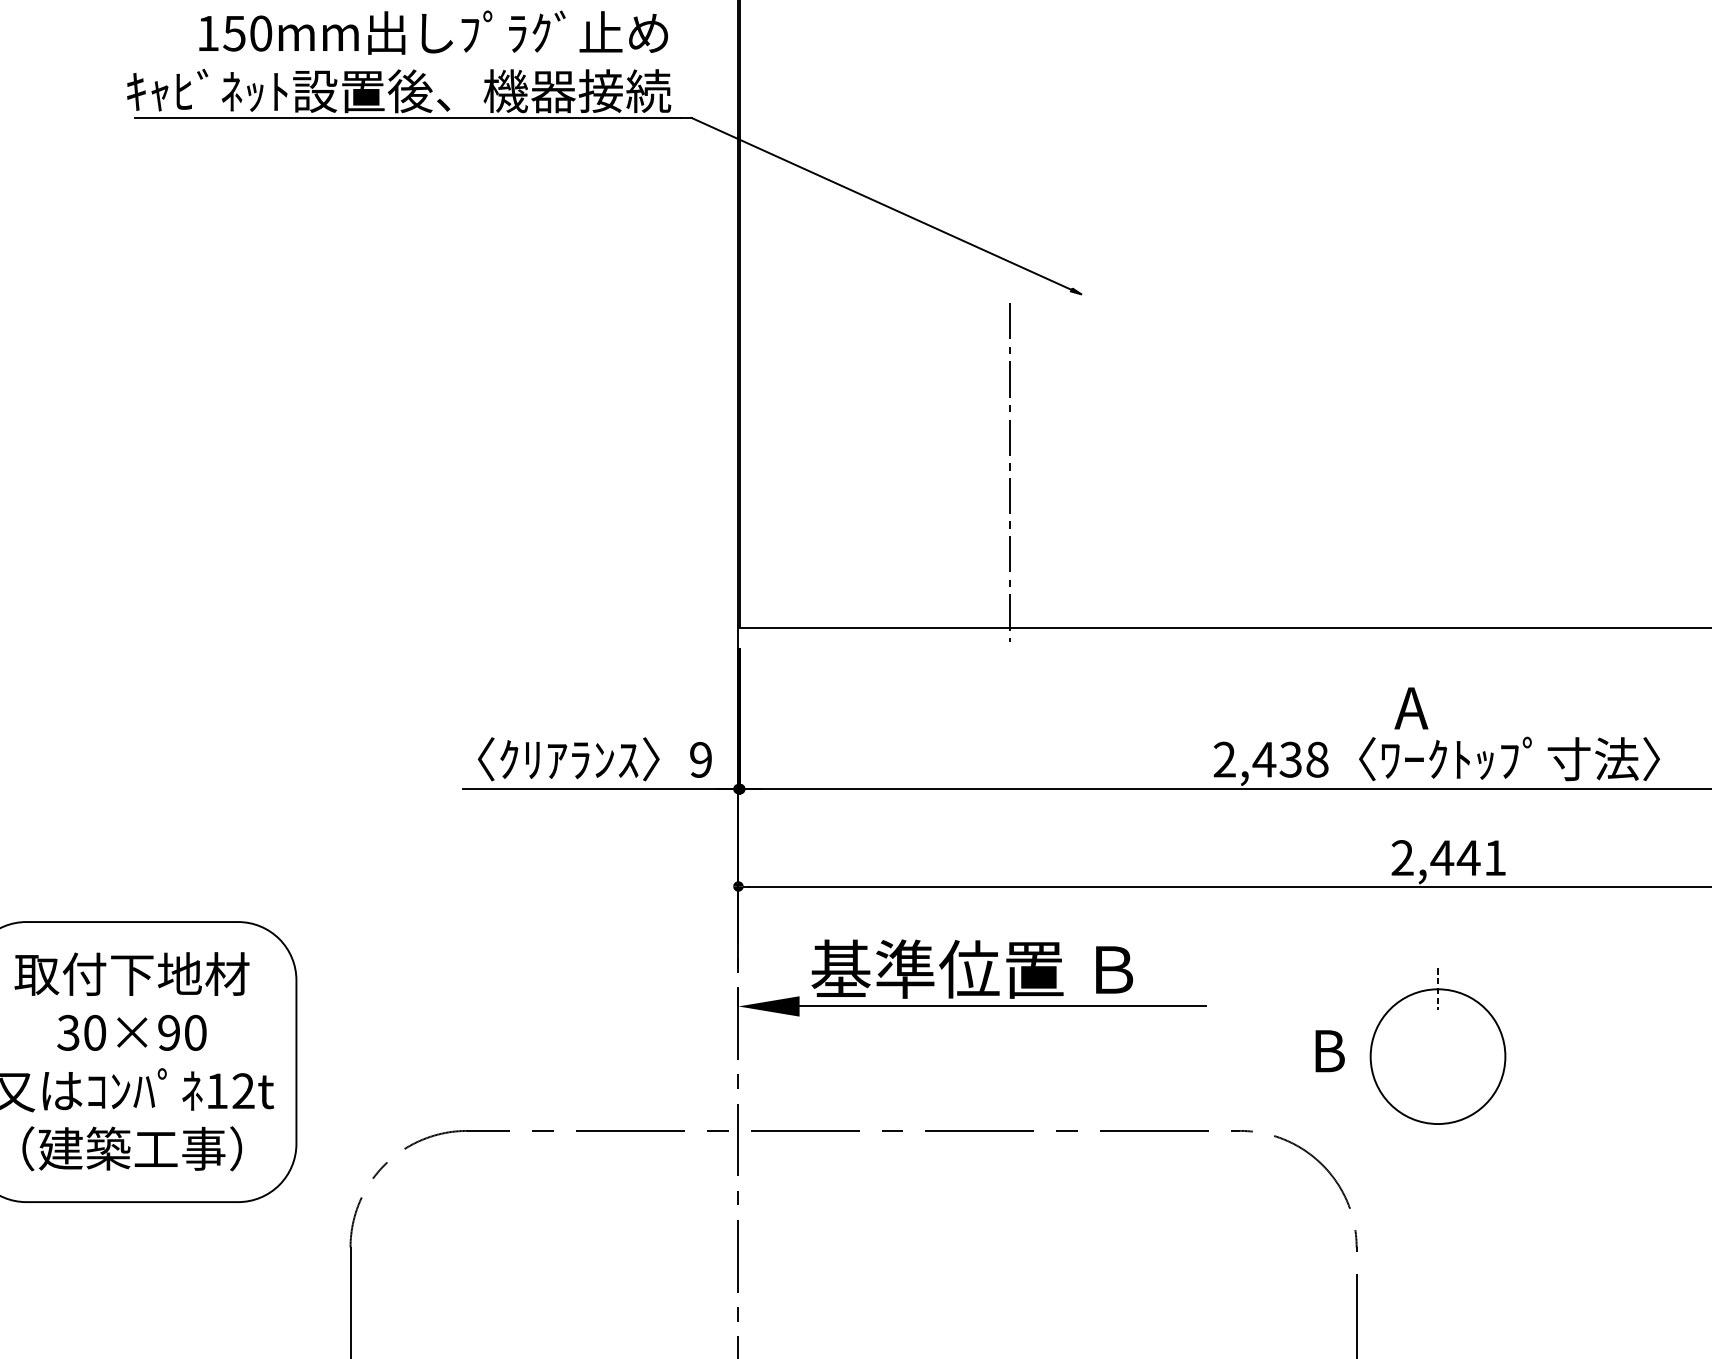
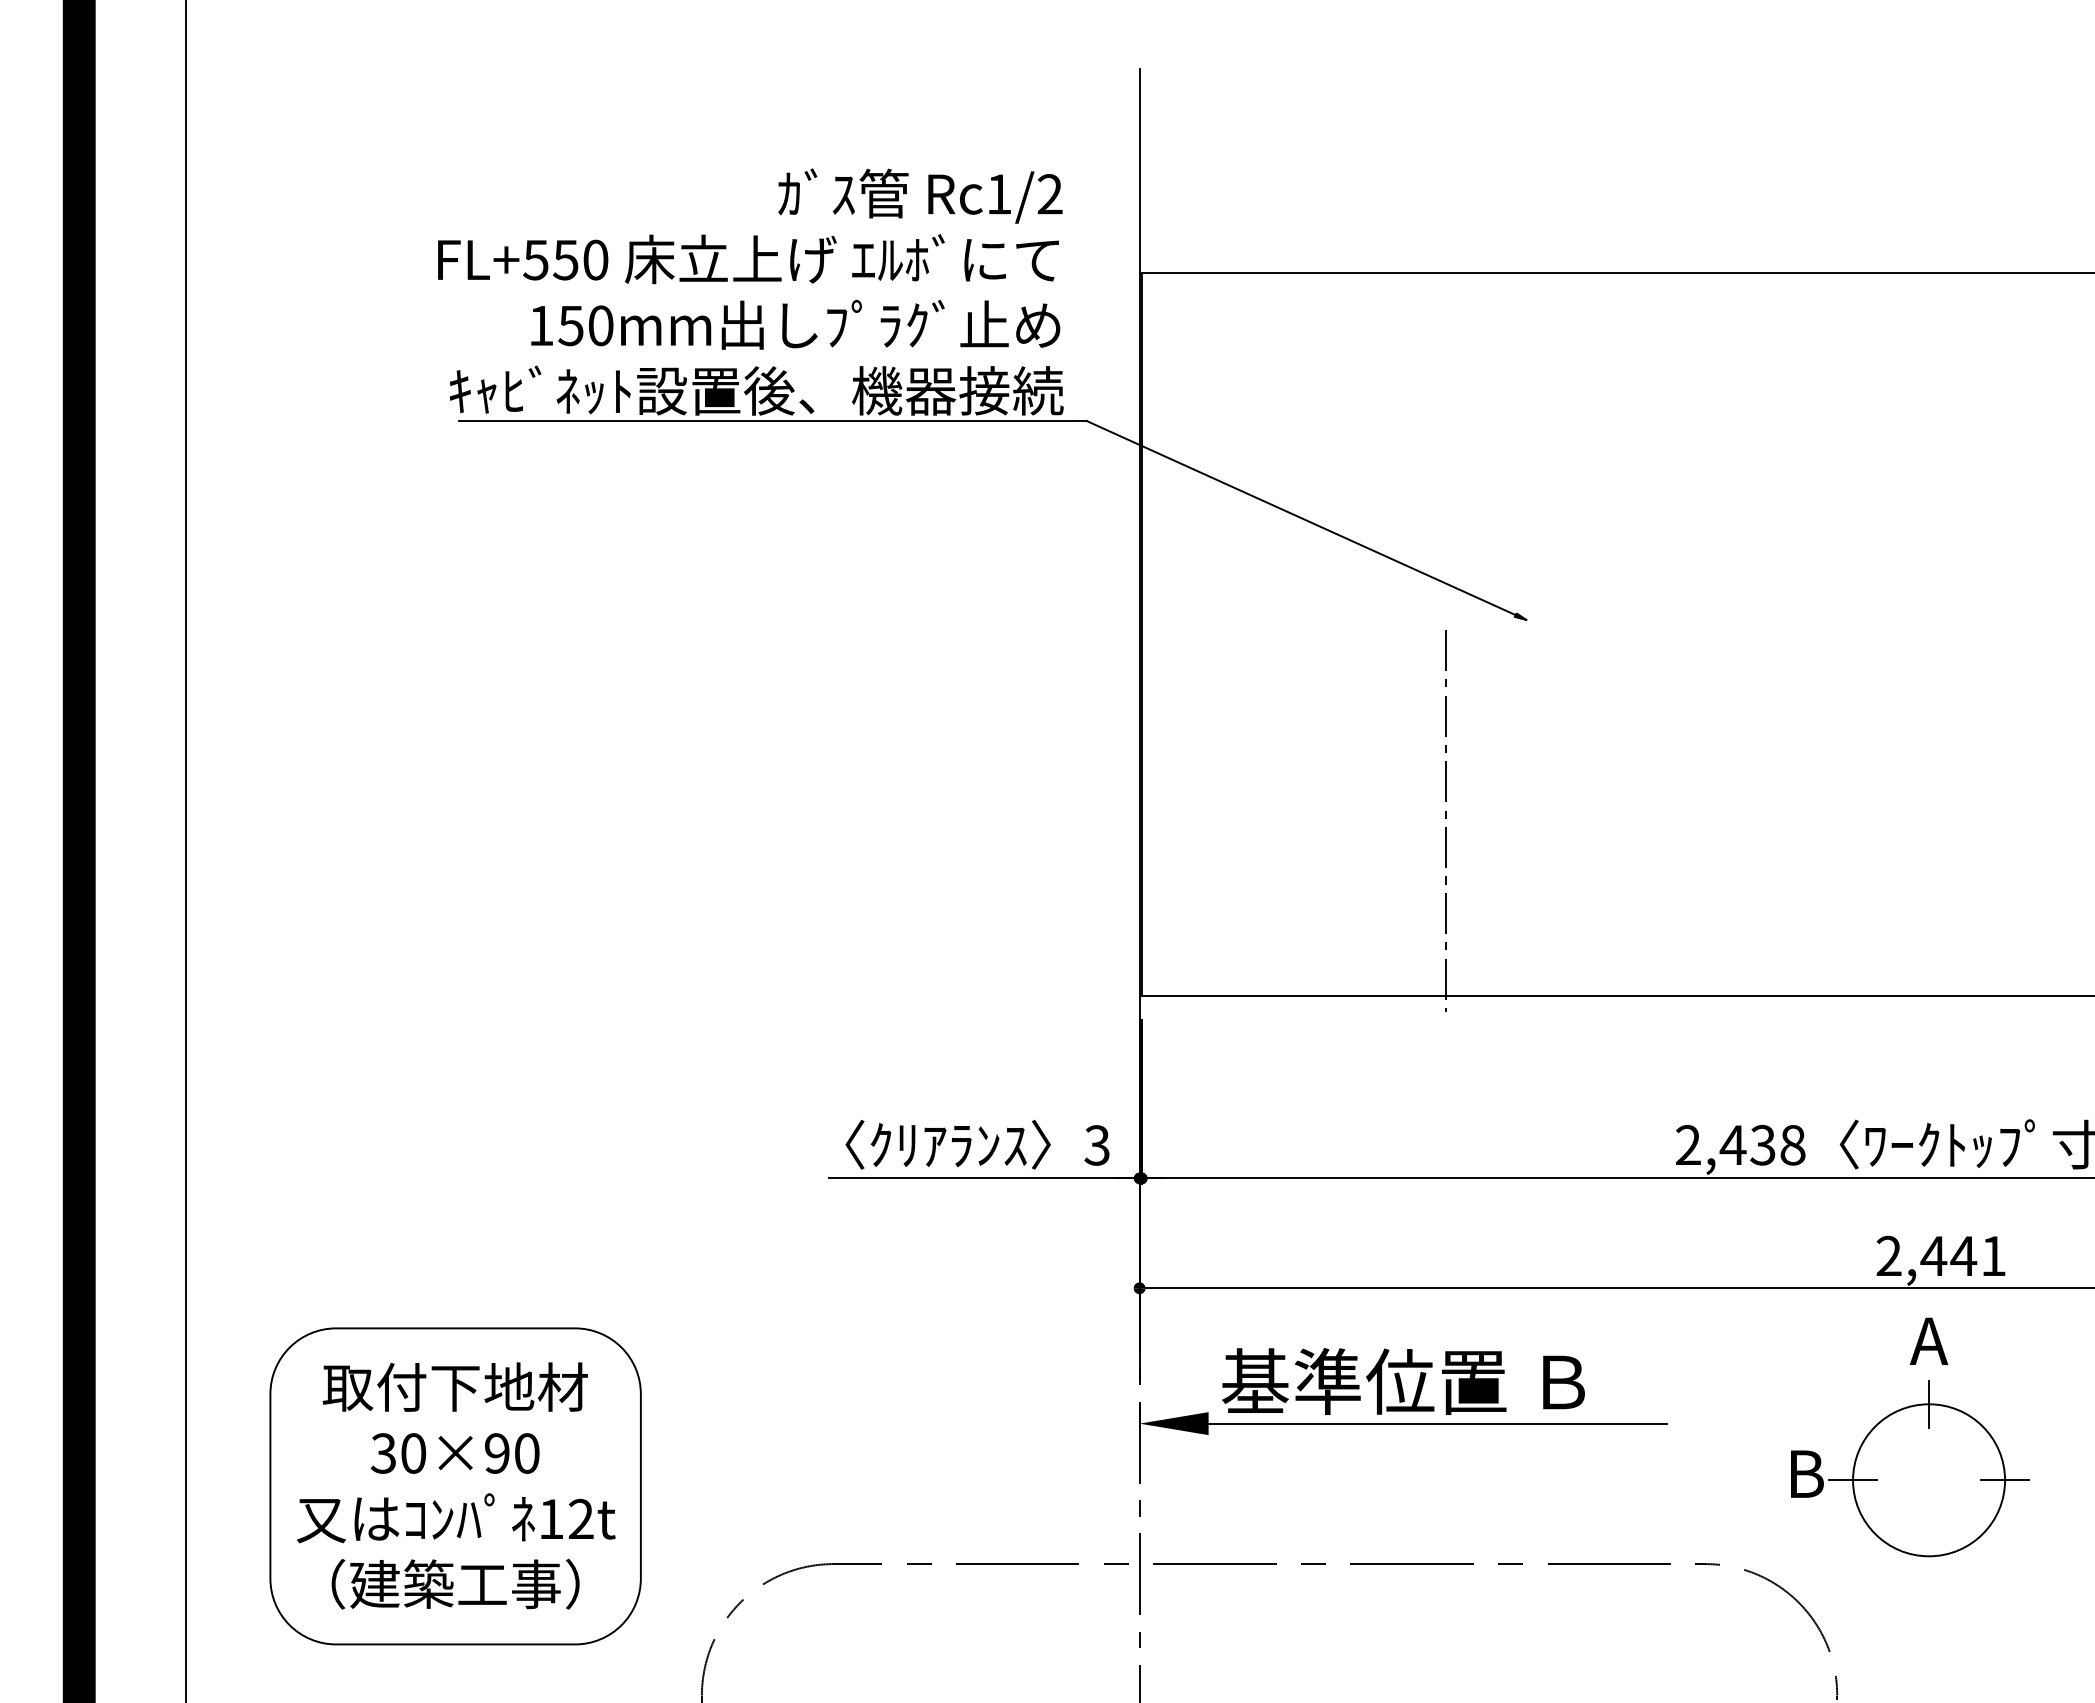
text: (1410, 707) -> (1928, 1340), moved
text: (700, 759) -> (1096, 1145), 9 -> 3
line: (1438, 989) -> (1929, 1404), dashed -> solid
line: (1370, 1056) -> (1852, 1480), added
line: (1504, 1056) -> (2004, 1480), added

